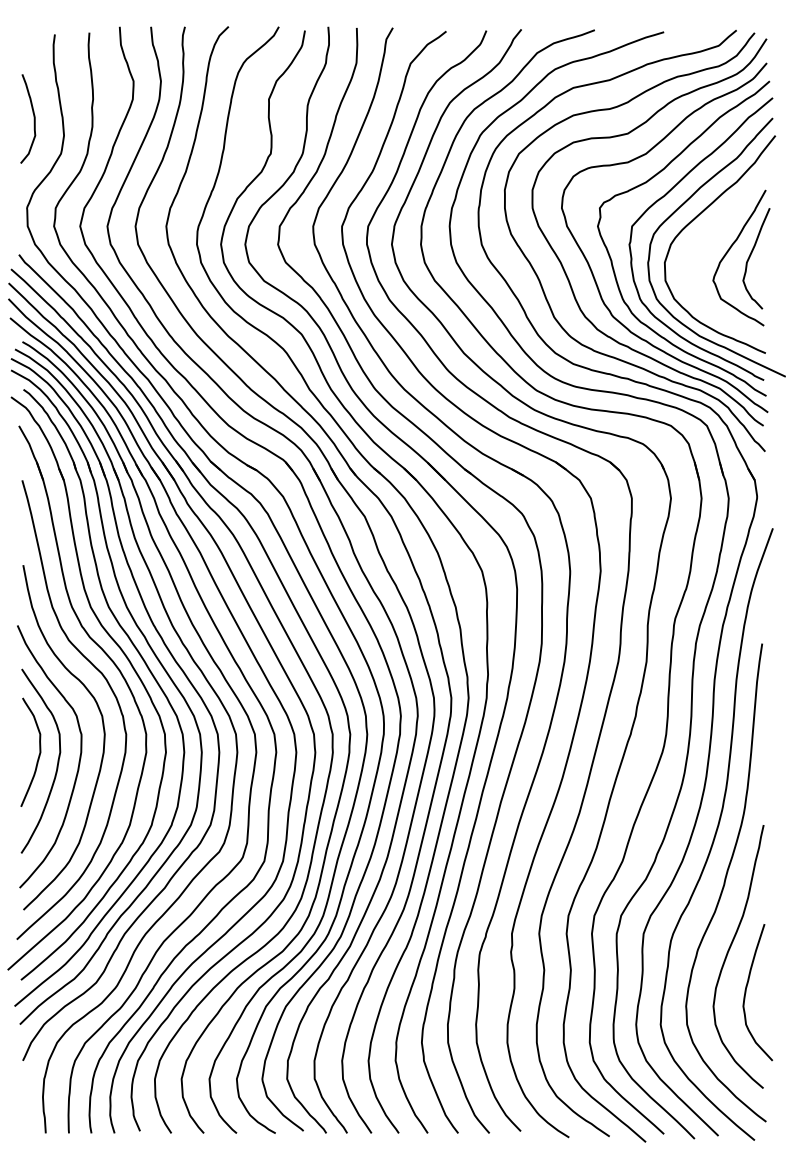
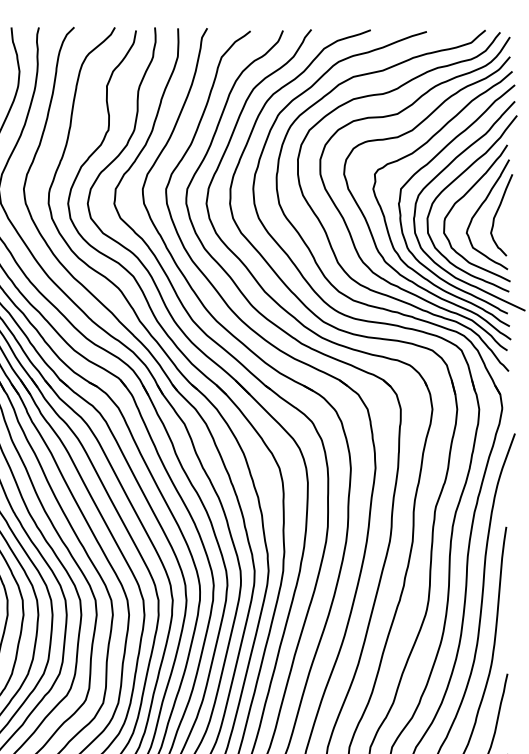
curve: (707, 238) -> (462, 198), added

